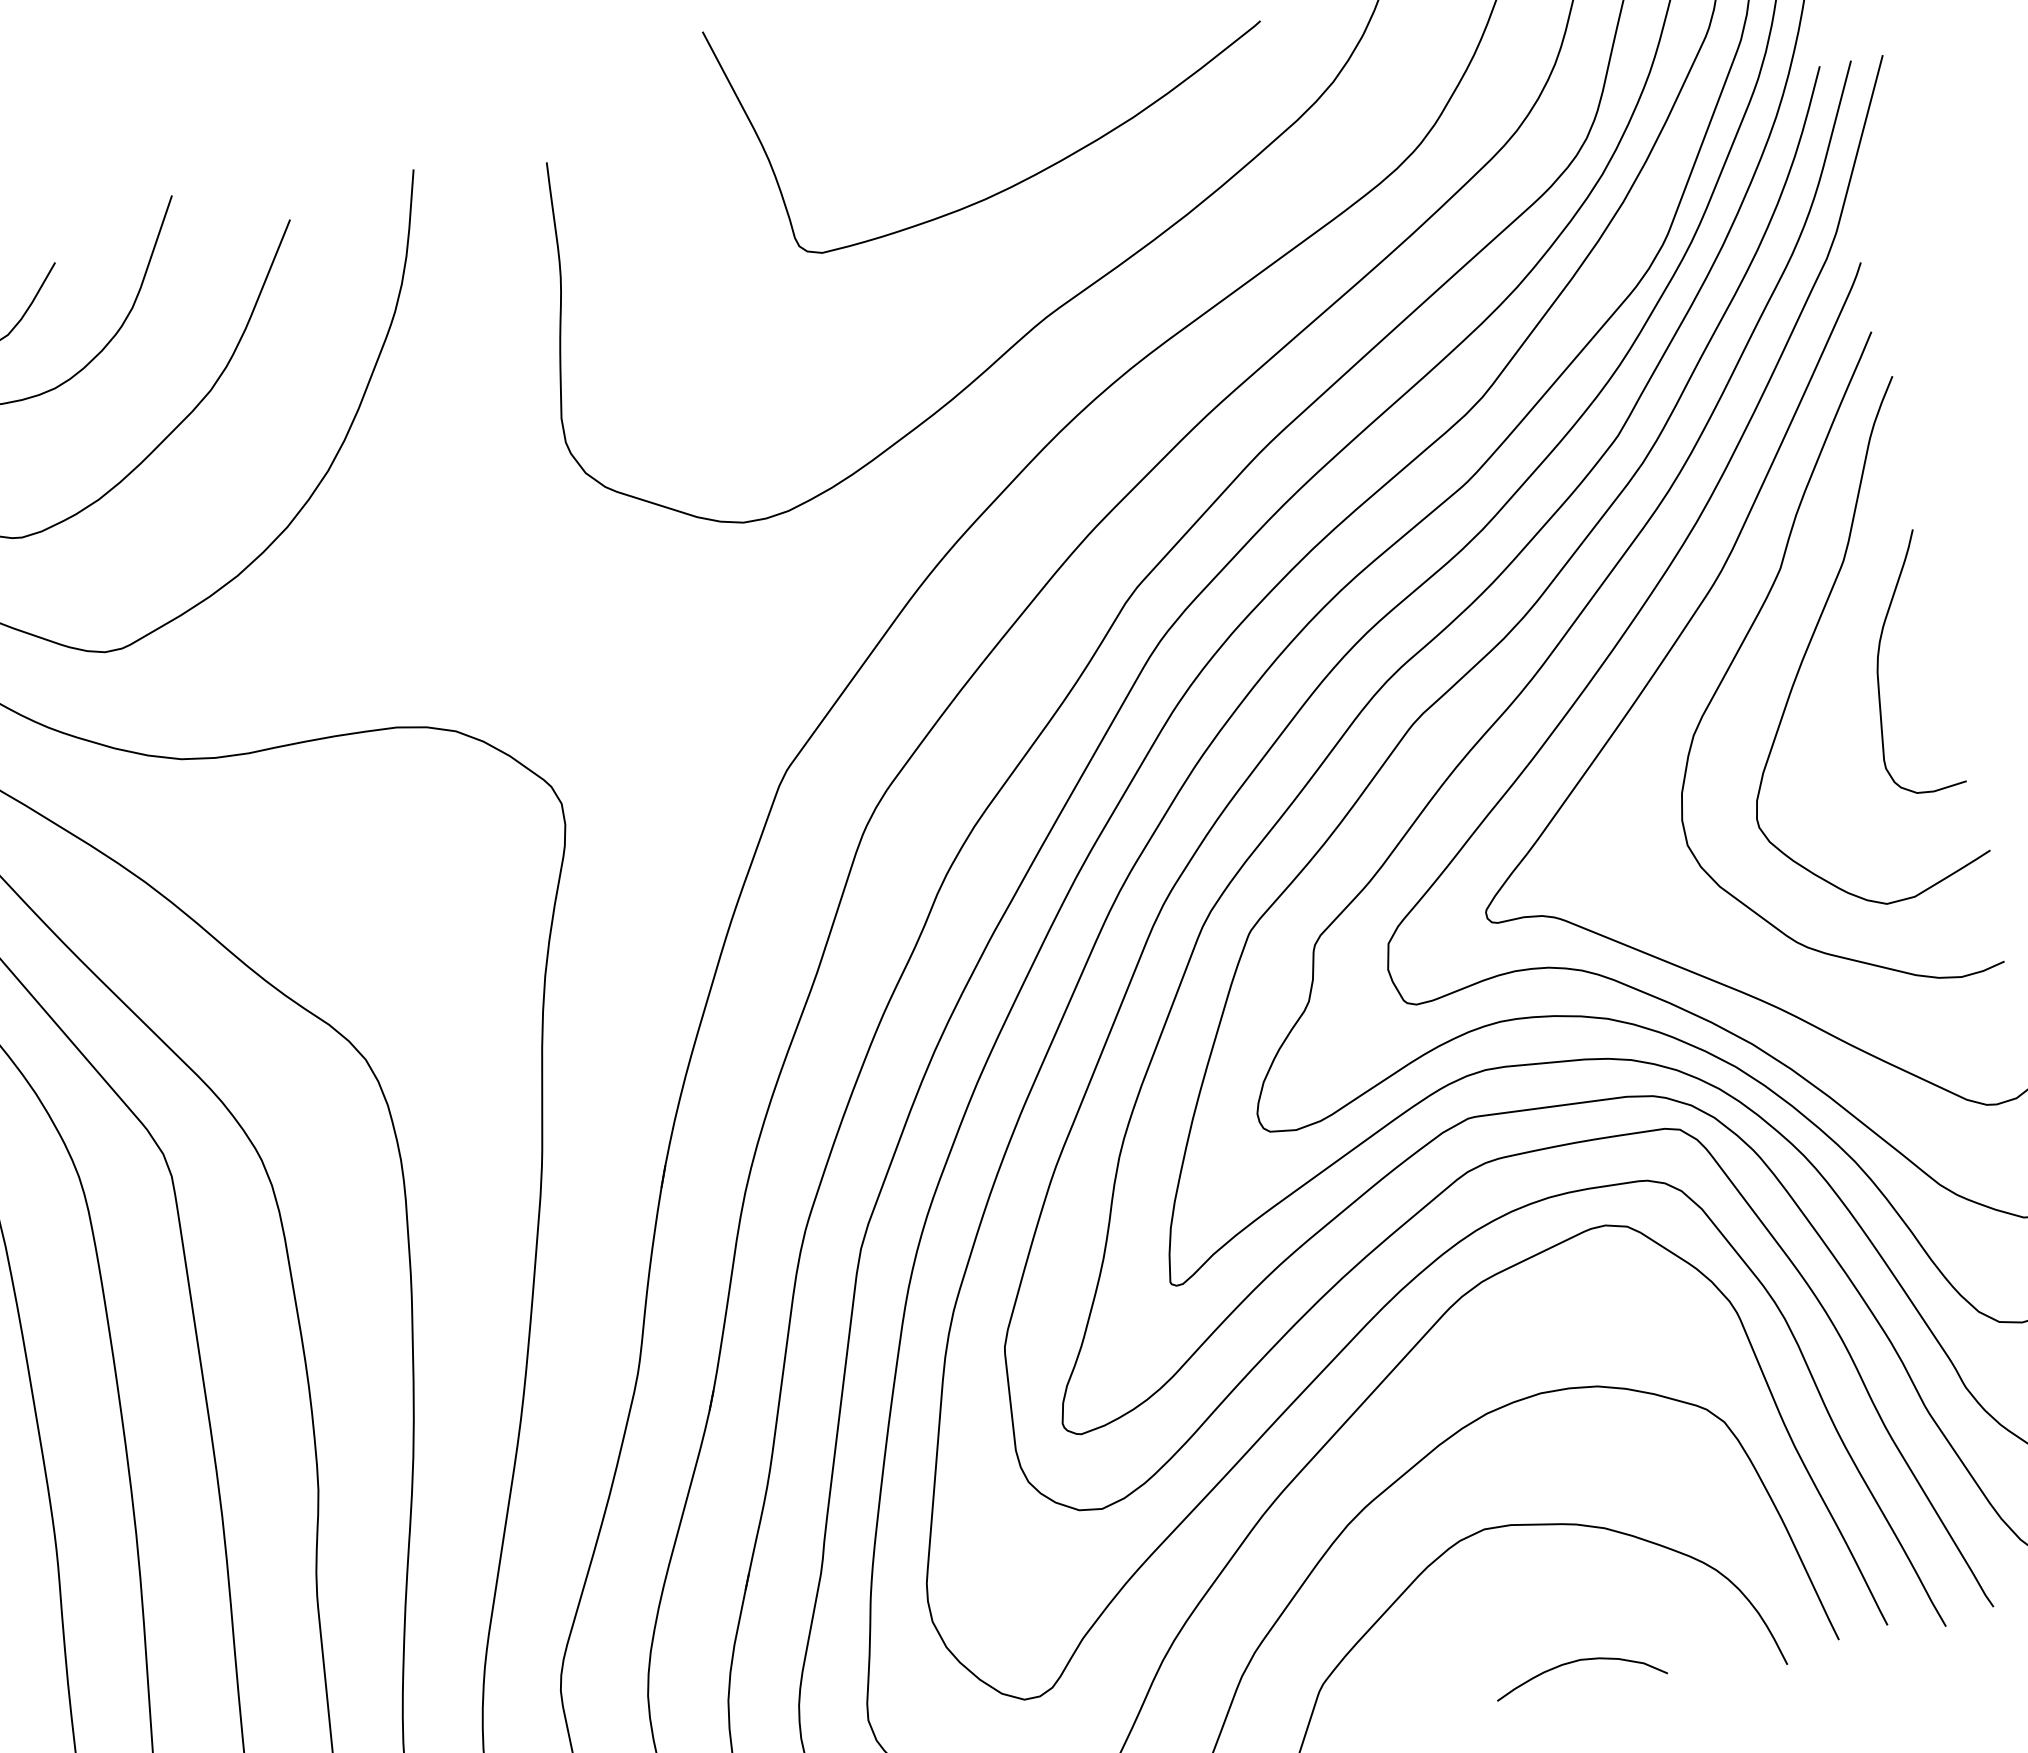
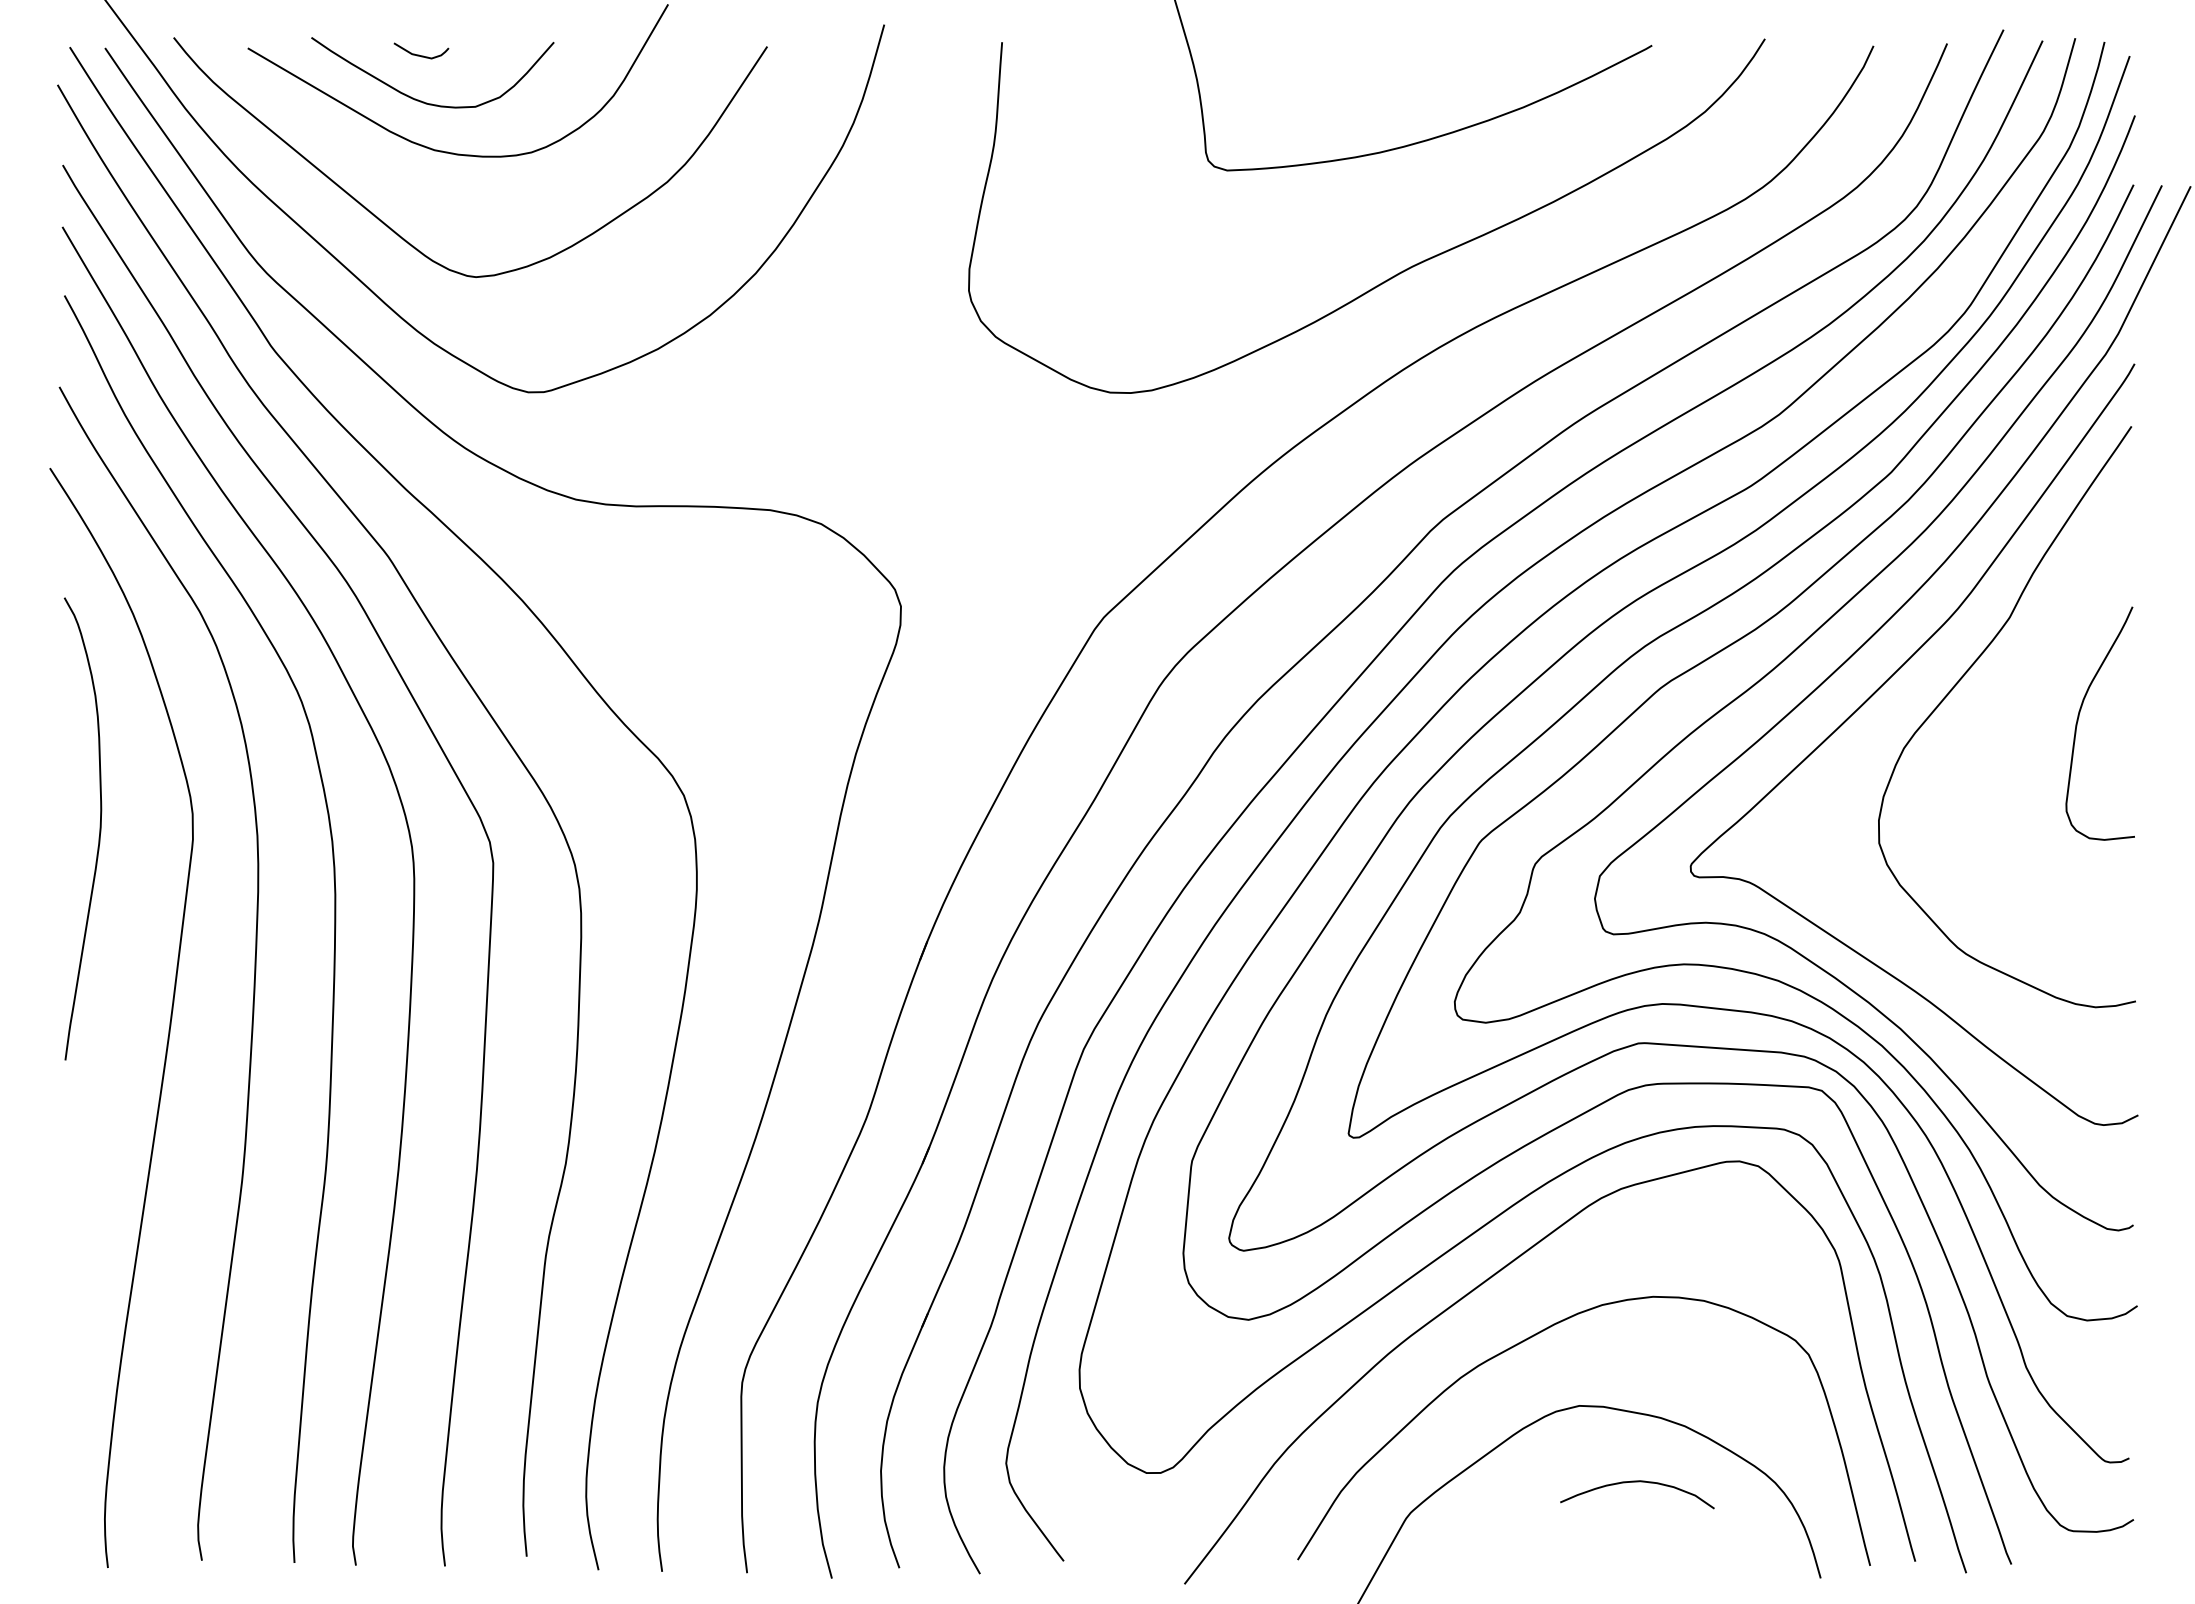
curve: (1811, 640) -> (2024, 686), removed
curve: (1577, 1661) -> (1637, 1482), moved

